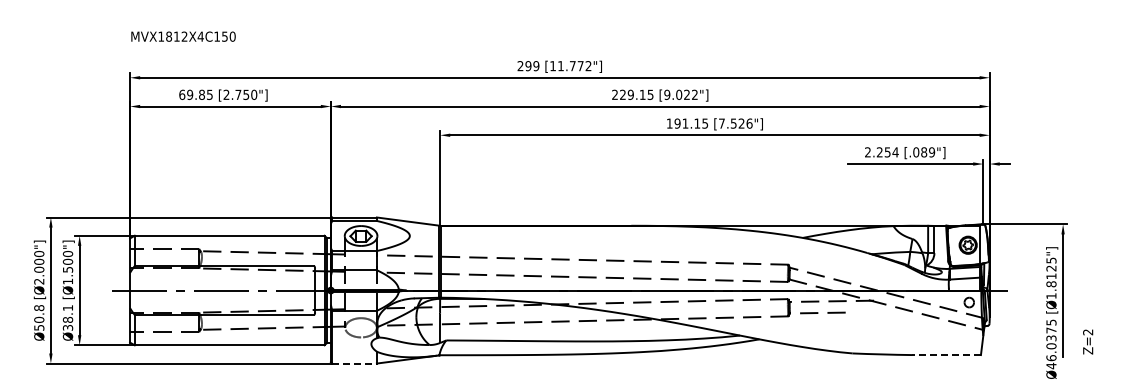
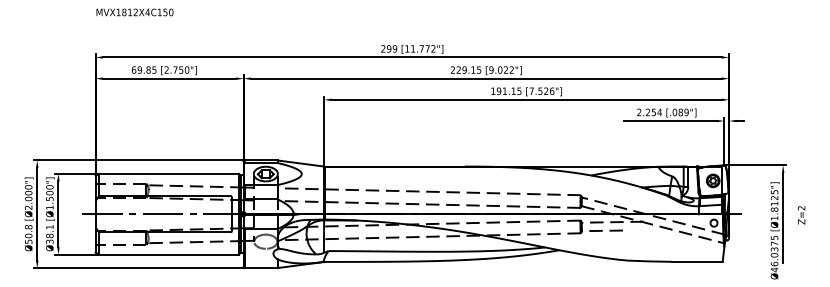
text: (183, 36) -> (134, 12), moved
text: (1088, 341) -> (801, 214), moved
line: (946, 355) -> (697, 262), dashed -> solid
line: (355, 363) -> (261, 268), dashed -> solid

